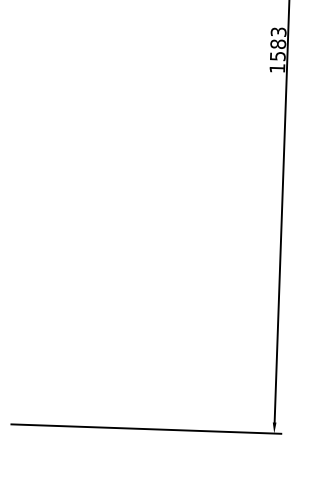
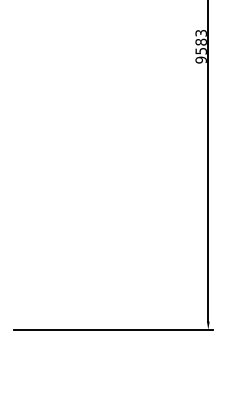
text: (276, 67) -> (200, 59), 1583 -> 9583

